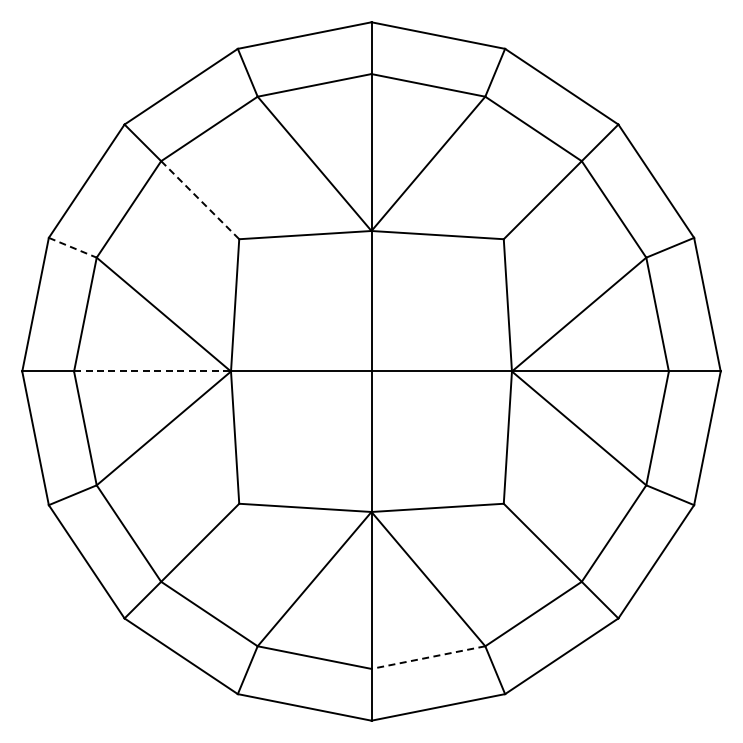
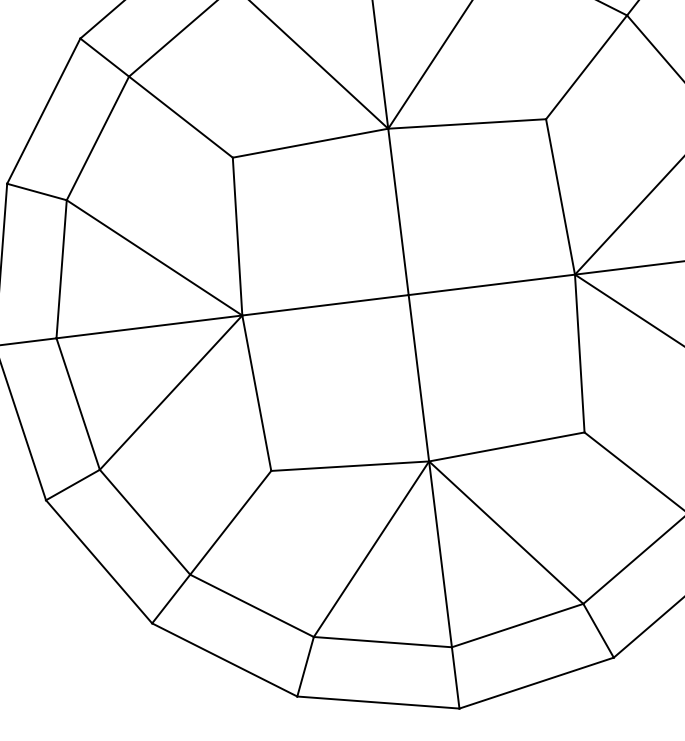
line: (200, 200) -> (181, 117), dashed -> solid
line: (72, 247) -> (36, 191), dashed -> solid
line: (153, 371) -> (150, 326), dashed -> solid
line: (427, 657) -> (516, 625), dashed -> solid

